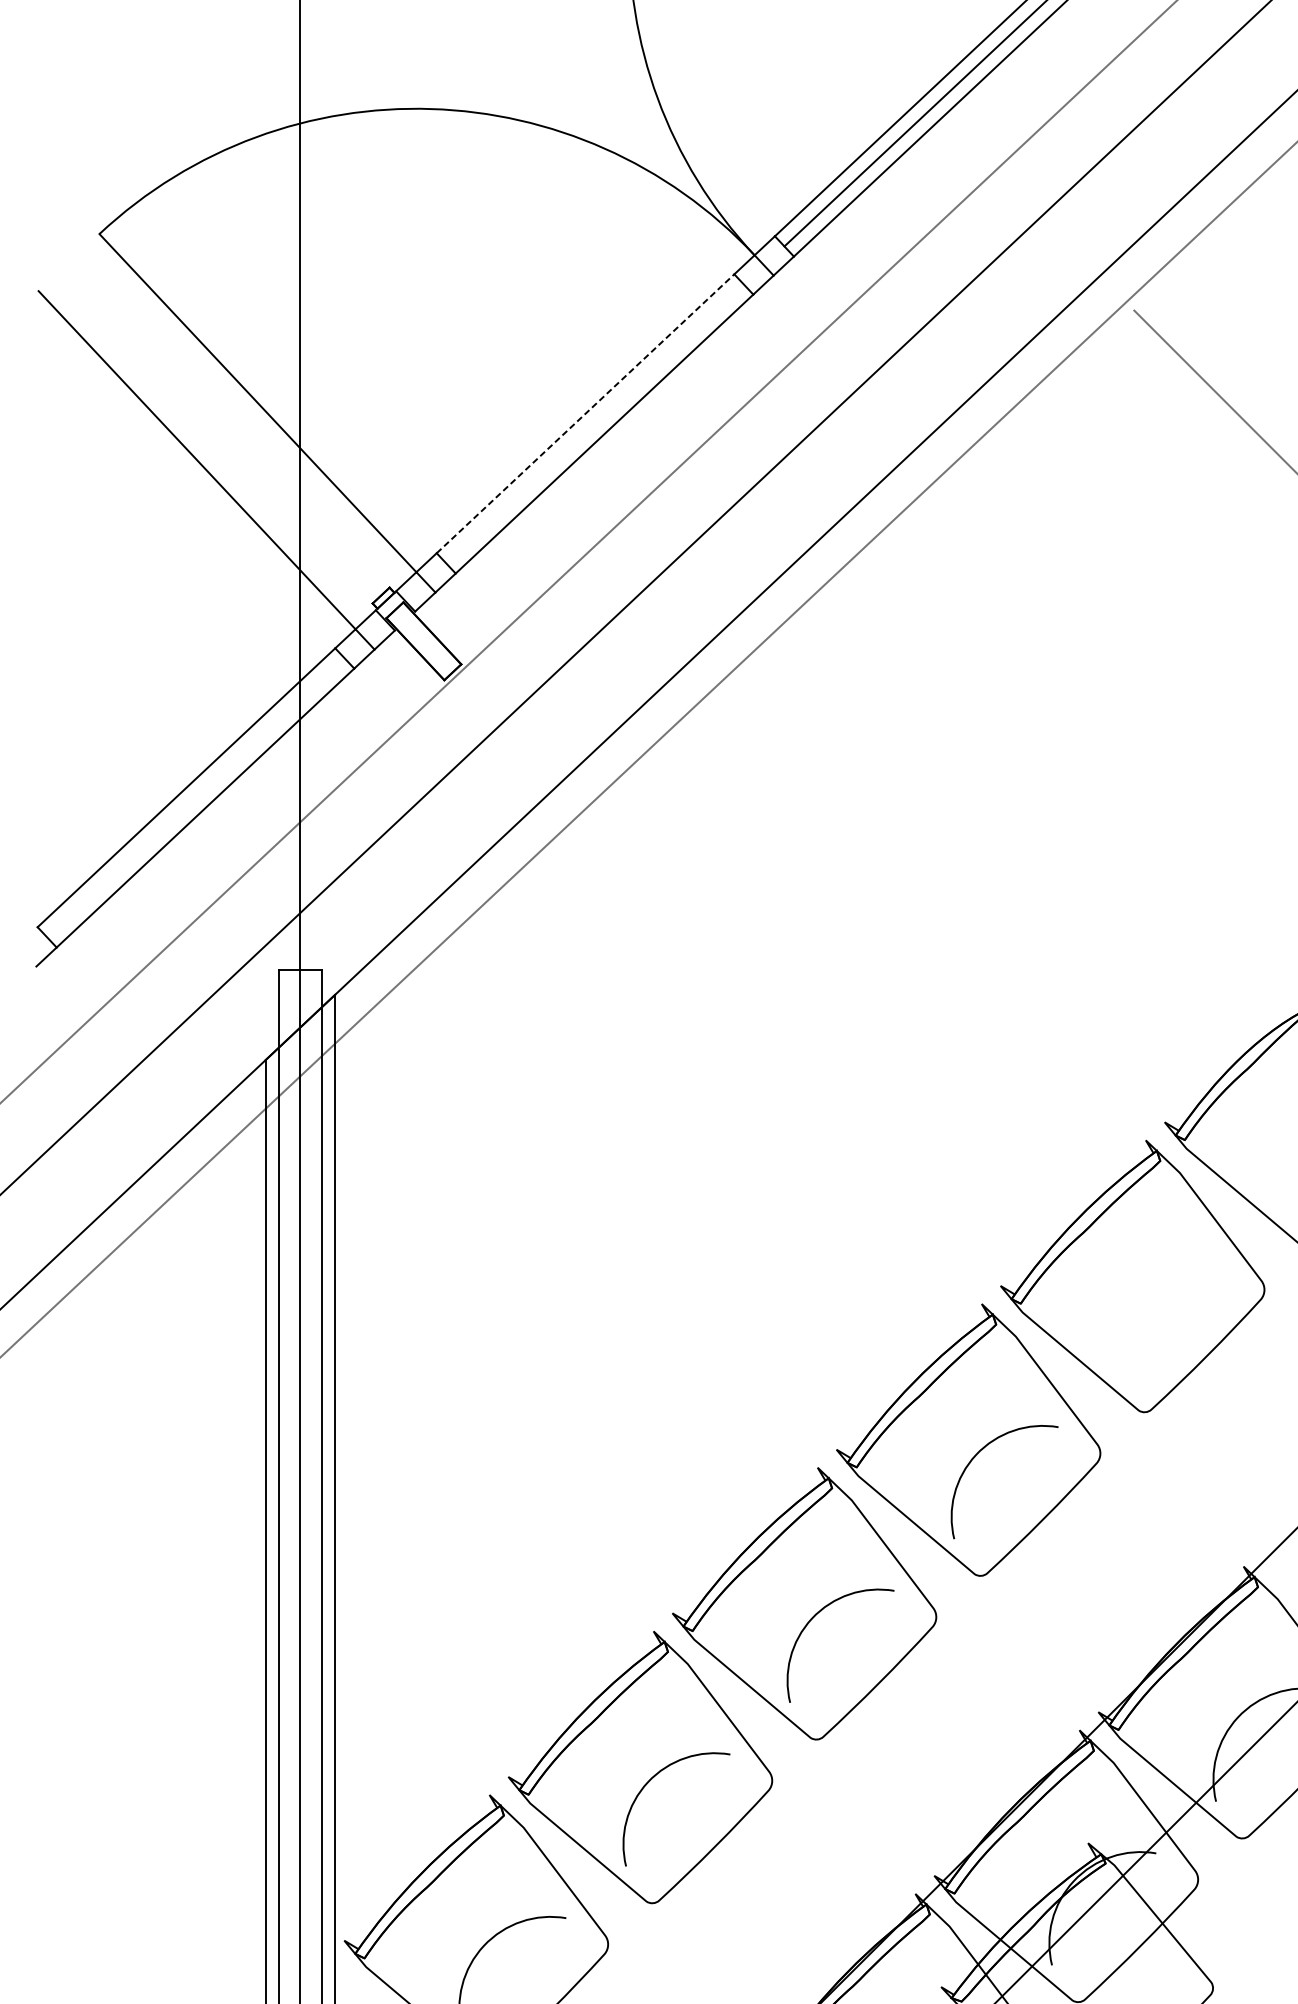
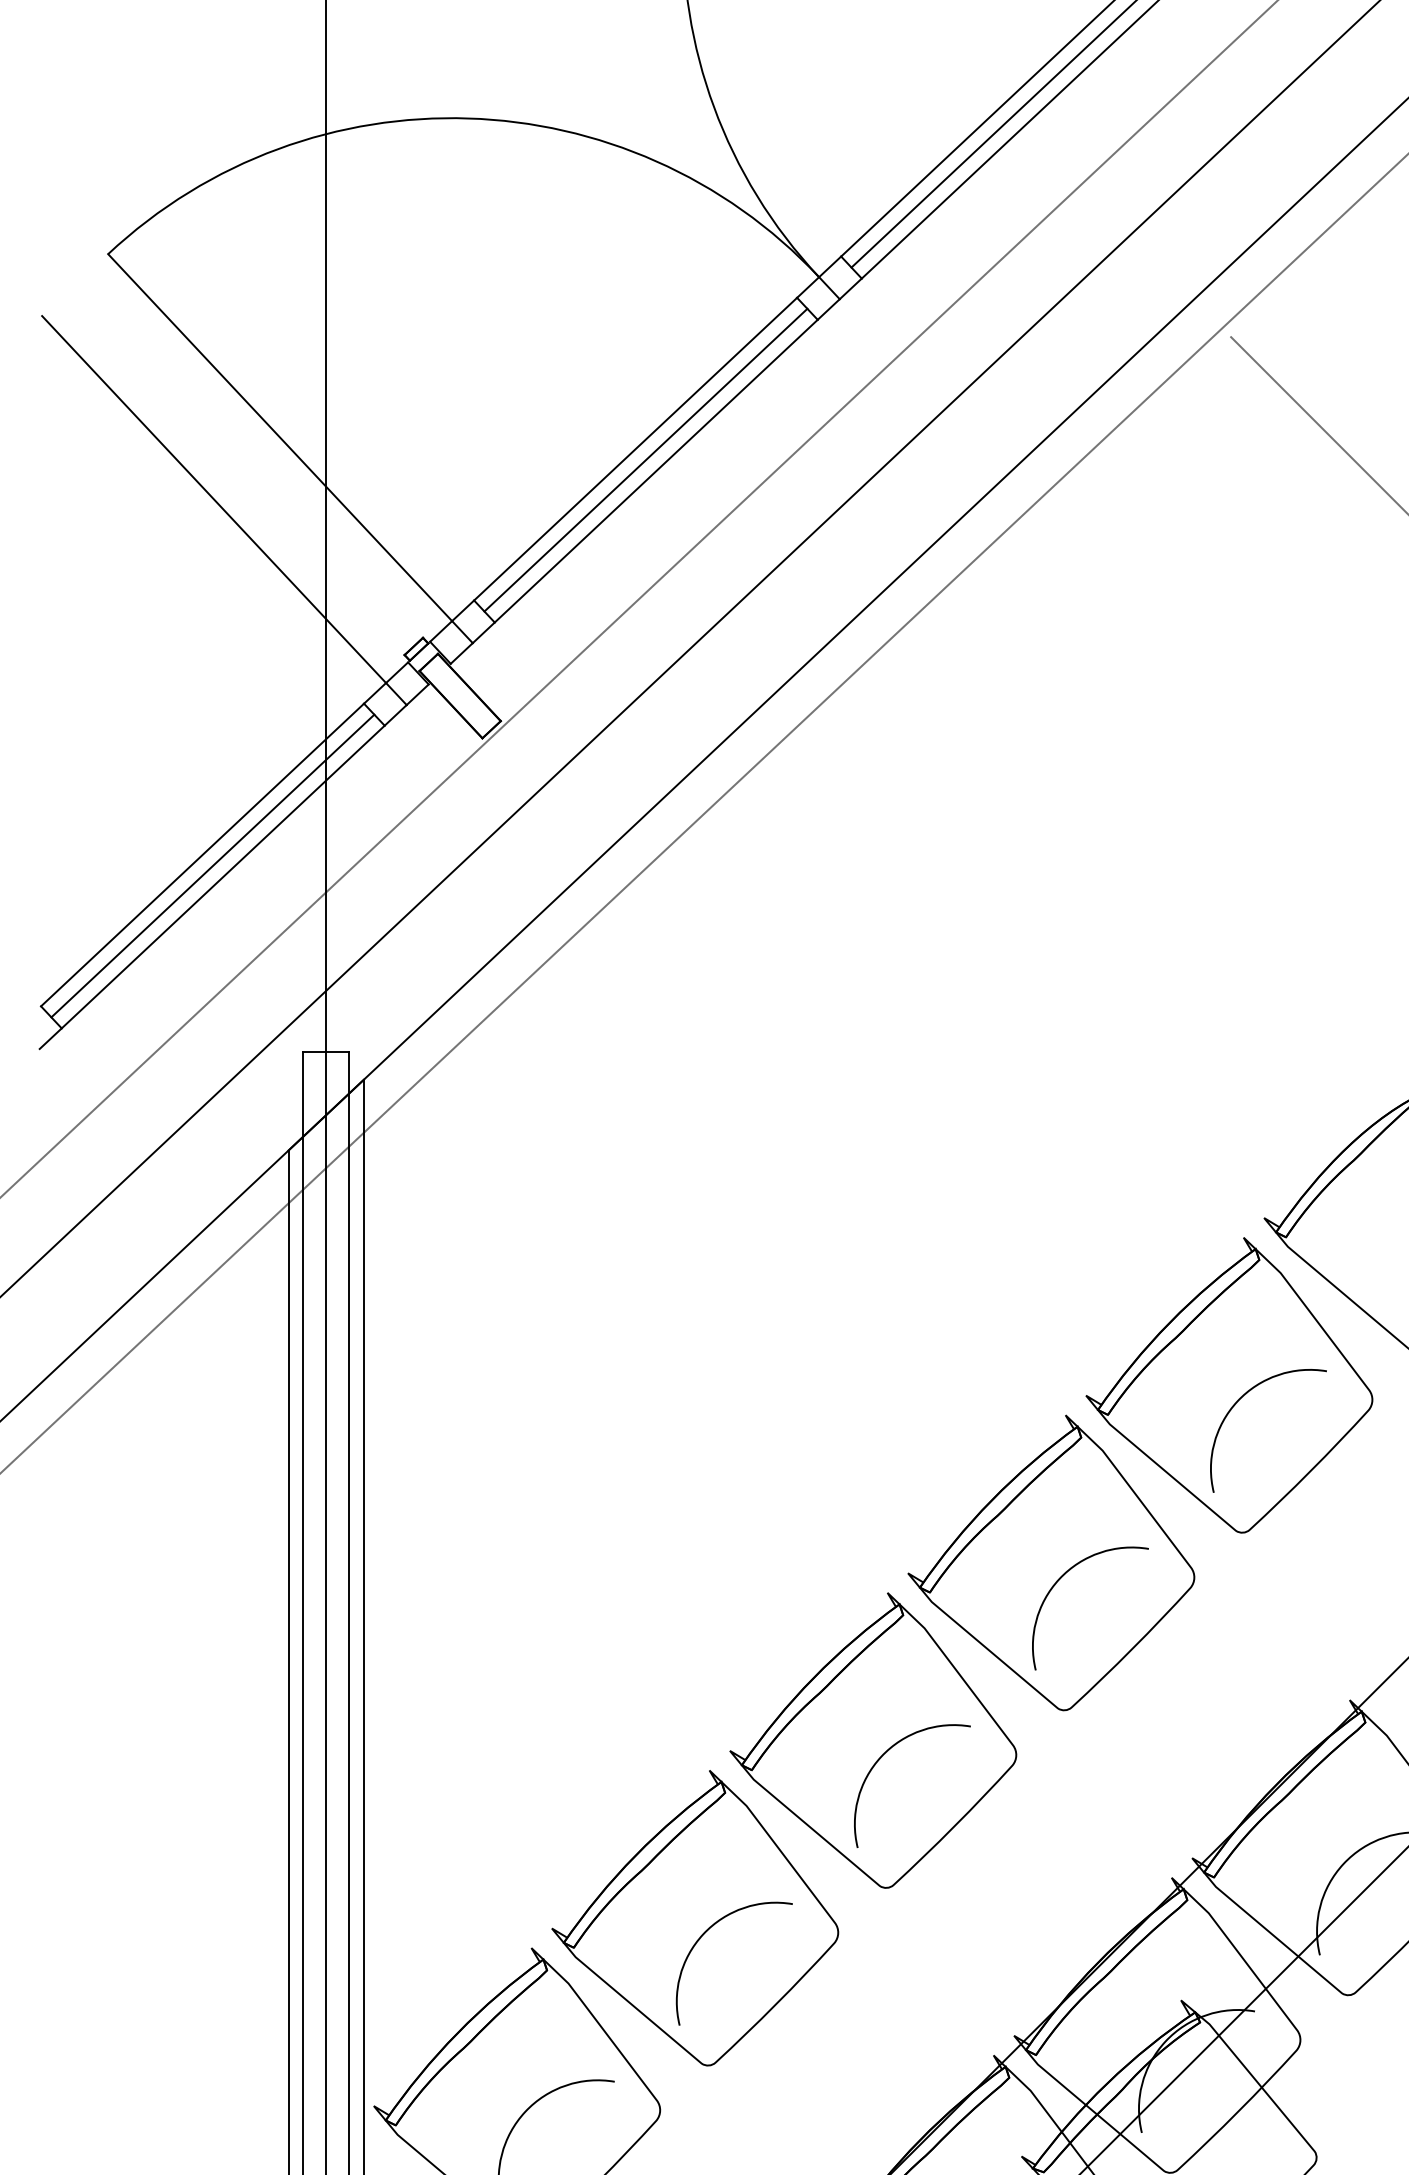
line: (586, 413) -> (636, 448), dashed -> solid
line: (594, 423) -> (645, 459), added
line: (195, 797) -> (212, 865), added
curve: (1138, 1295) -> (1235, 1405), added

